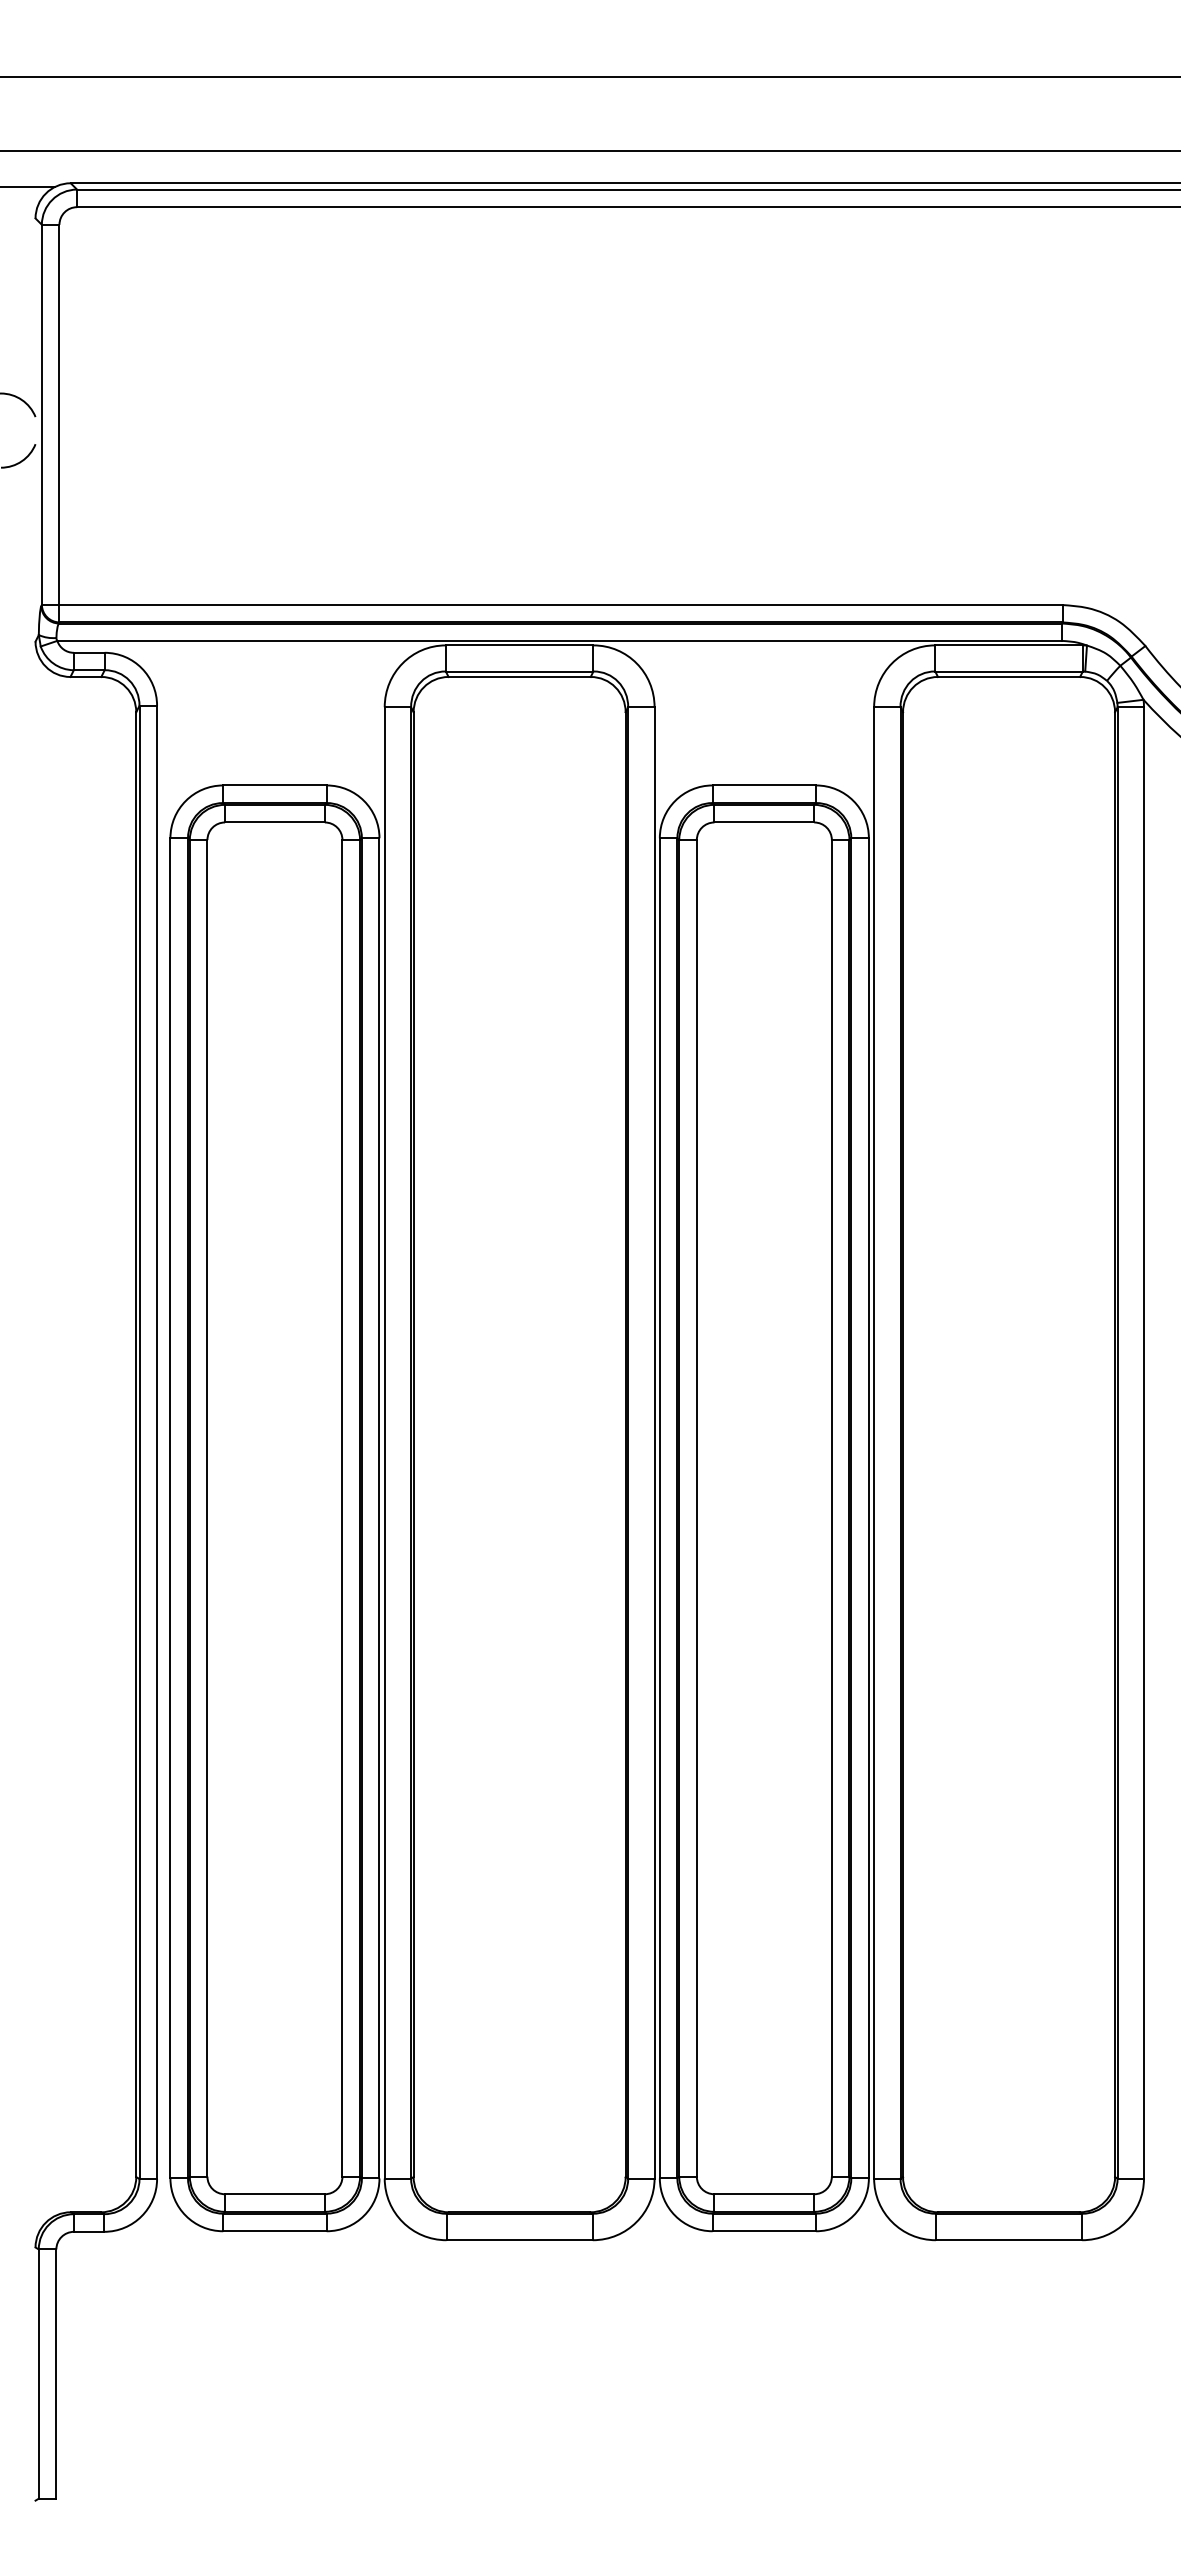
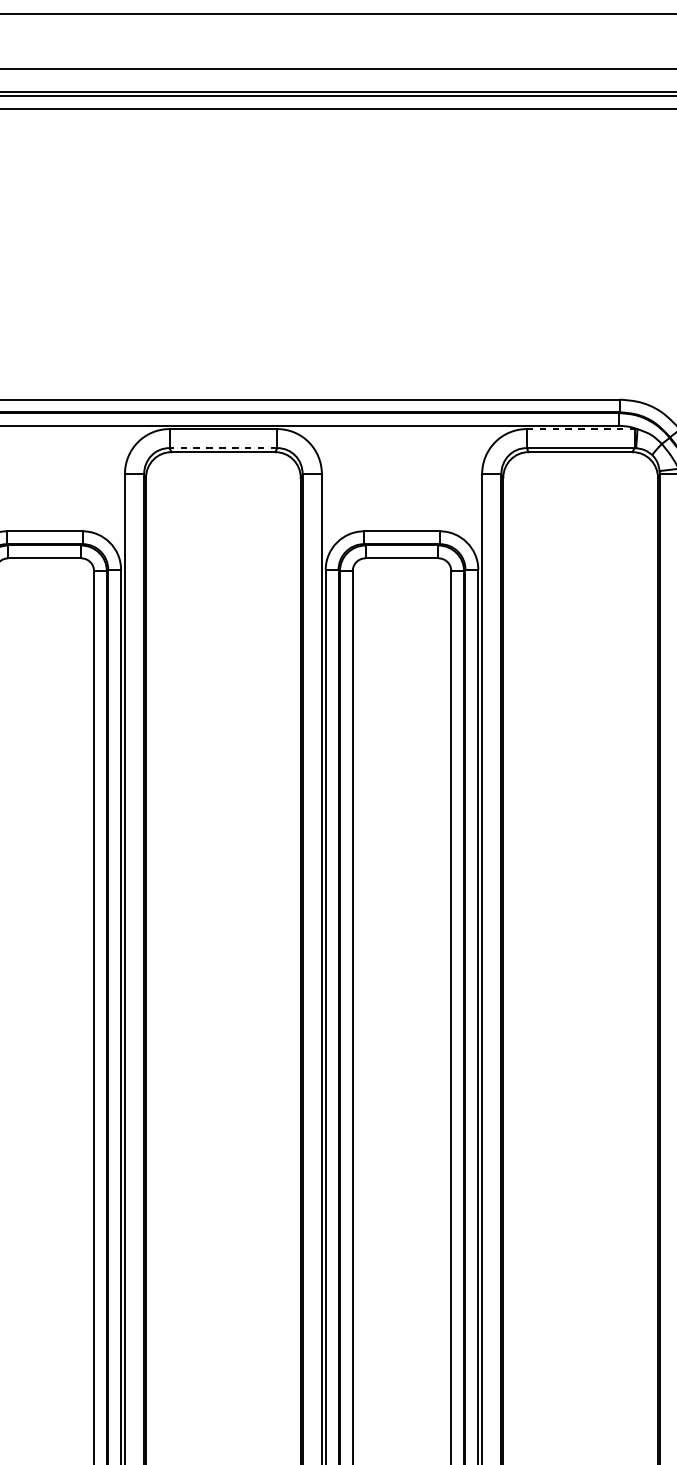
line: (1009, 645) -> (580, 429), solid -> dashed
line: (519, 671) -> (223, 448), solid -> dashed

